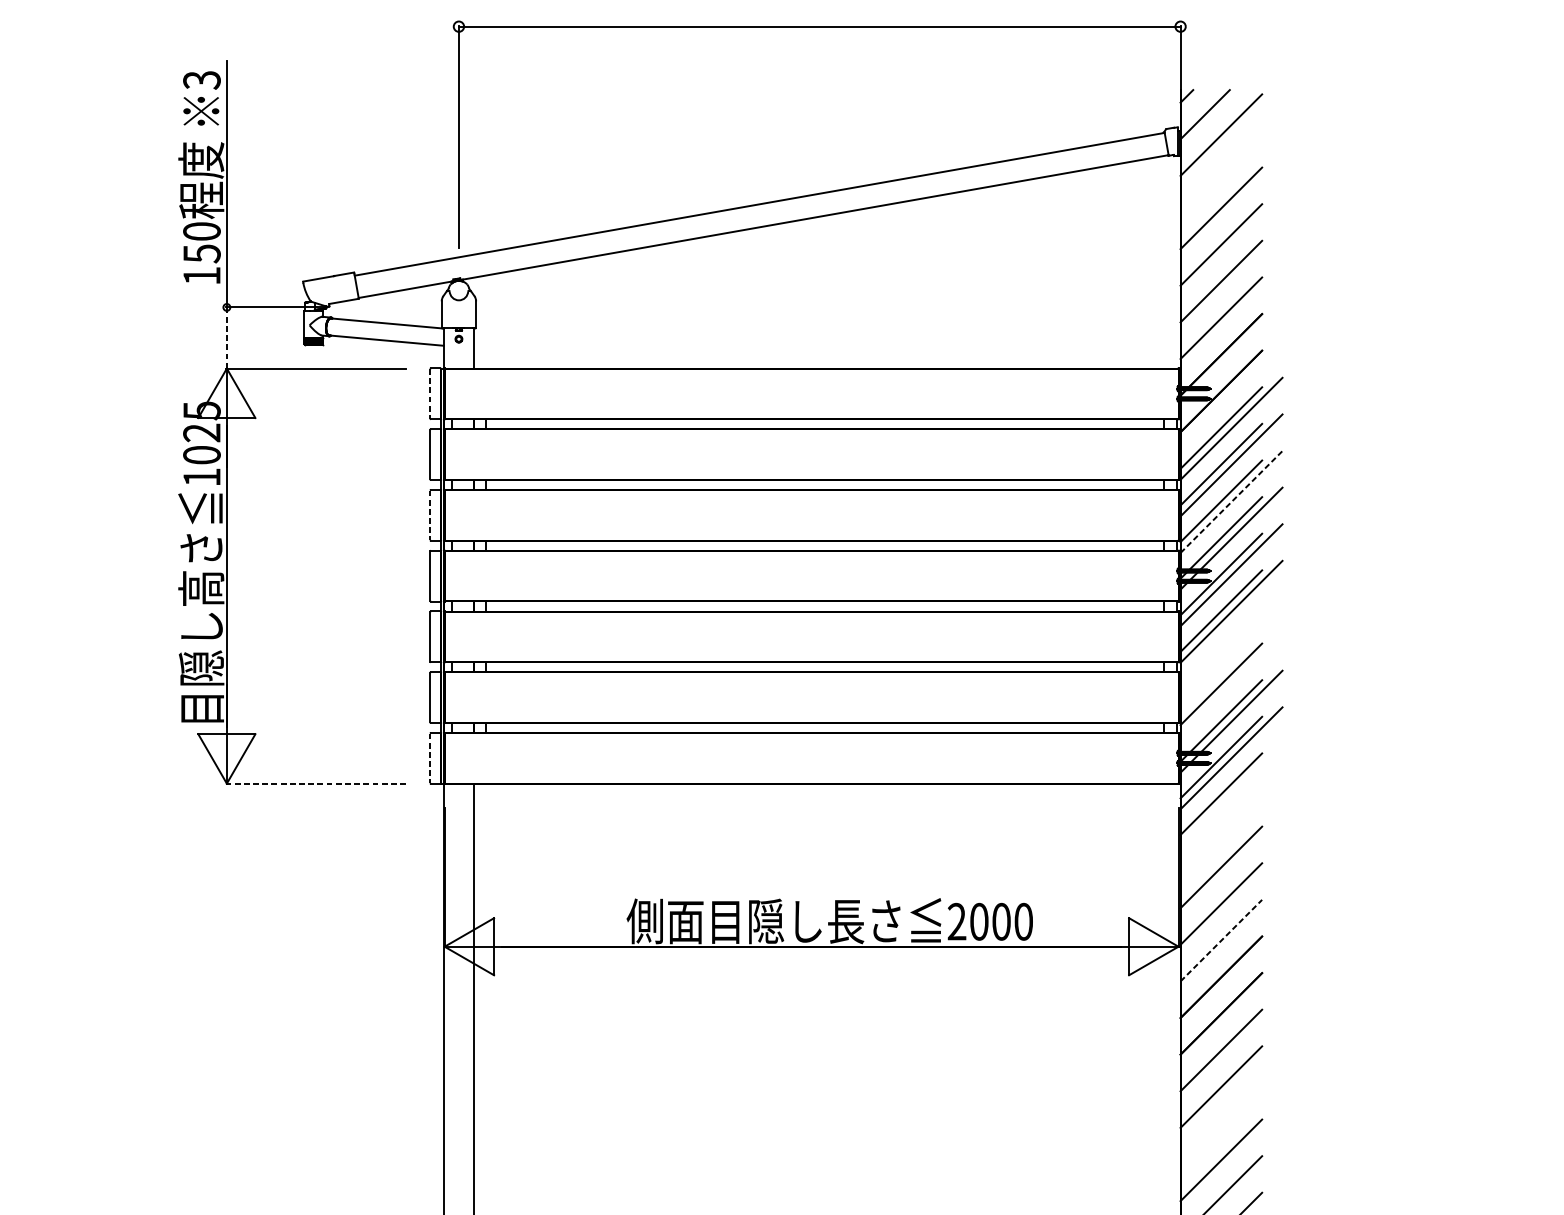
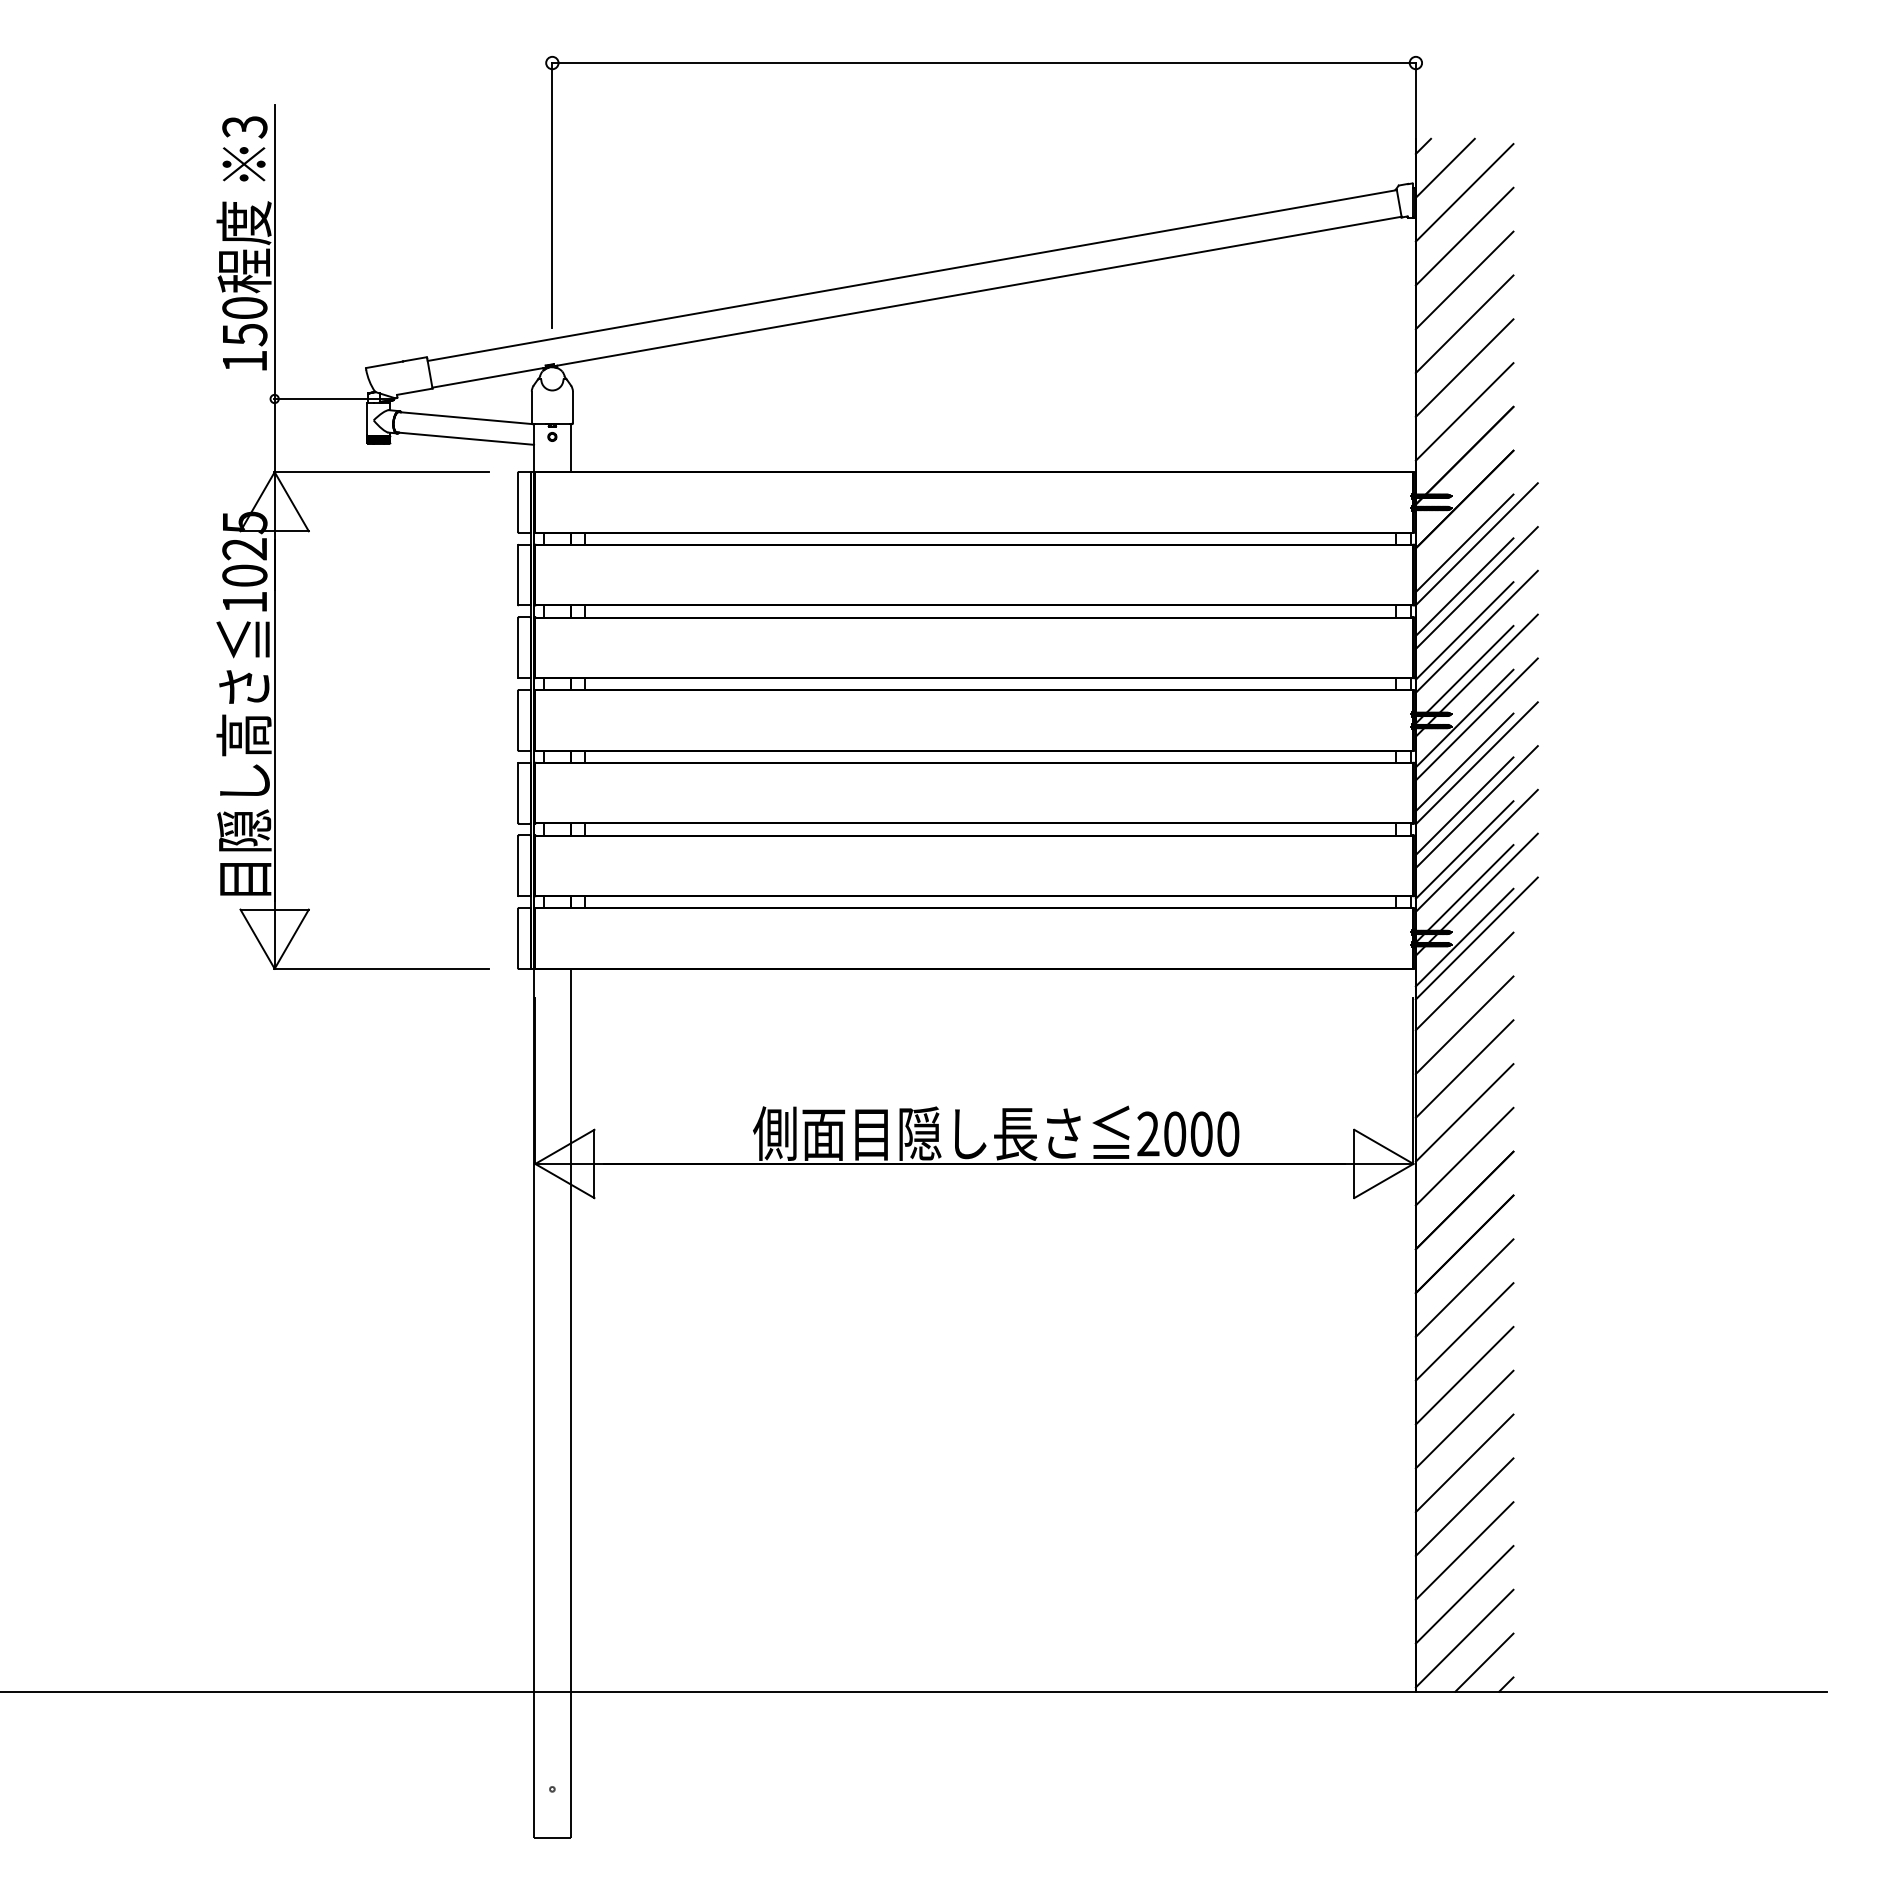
line: (1221, 171) -> (1464, 236), added
line: (226, 337) -> (274, 435), dashed -> solid
line: (430, 393) -> (518, 502), dashed -> solid
line: (1232, 501) -> (1477, 631), dashed -> solid
line: (430, 515) -> (518, 647), dashed -> solid
line: (1221, 647) -> (1464, 805), added
line: (1231, 648) -> (1476, 807), added
line: (1231, 684) -> (1476, 850), added
line: (430, 758) -> (518, 938), dashed -> solid
line: (316, 783) -> (381, 968), dashed -> solid
line: (1221, 831) -> (1464, 1025), added
line: (1221, 940) -> (1464, 1156), dashed -> solid
line: (1221, 1123) -> (1464, 1375), added

